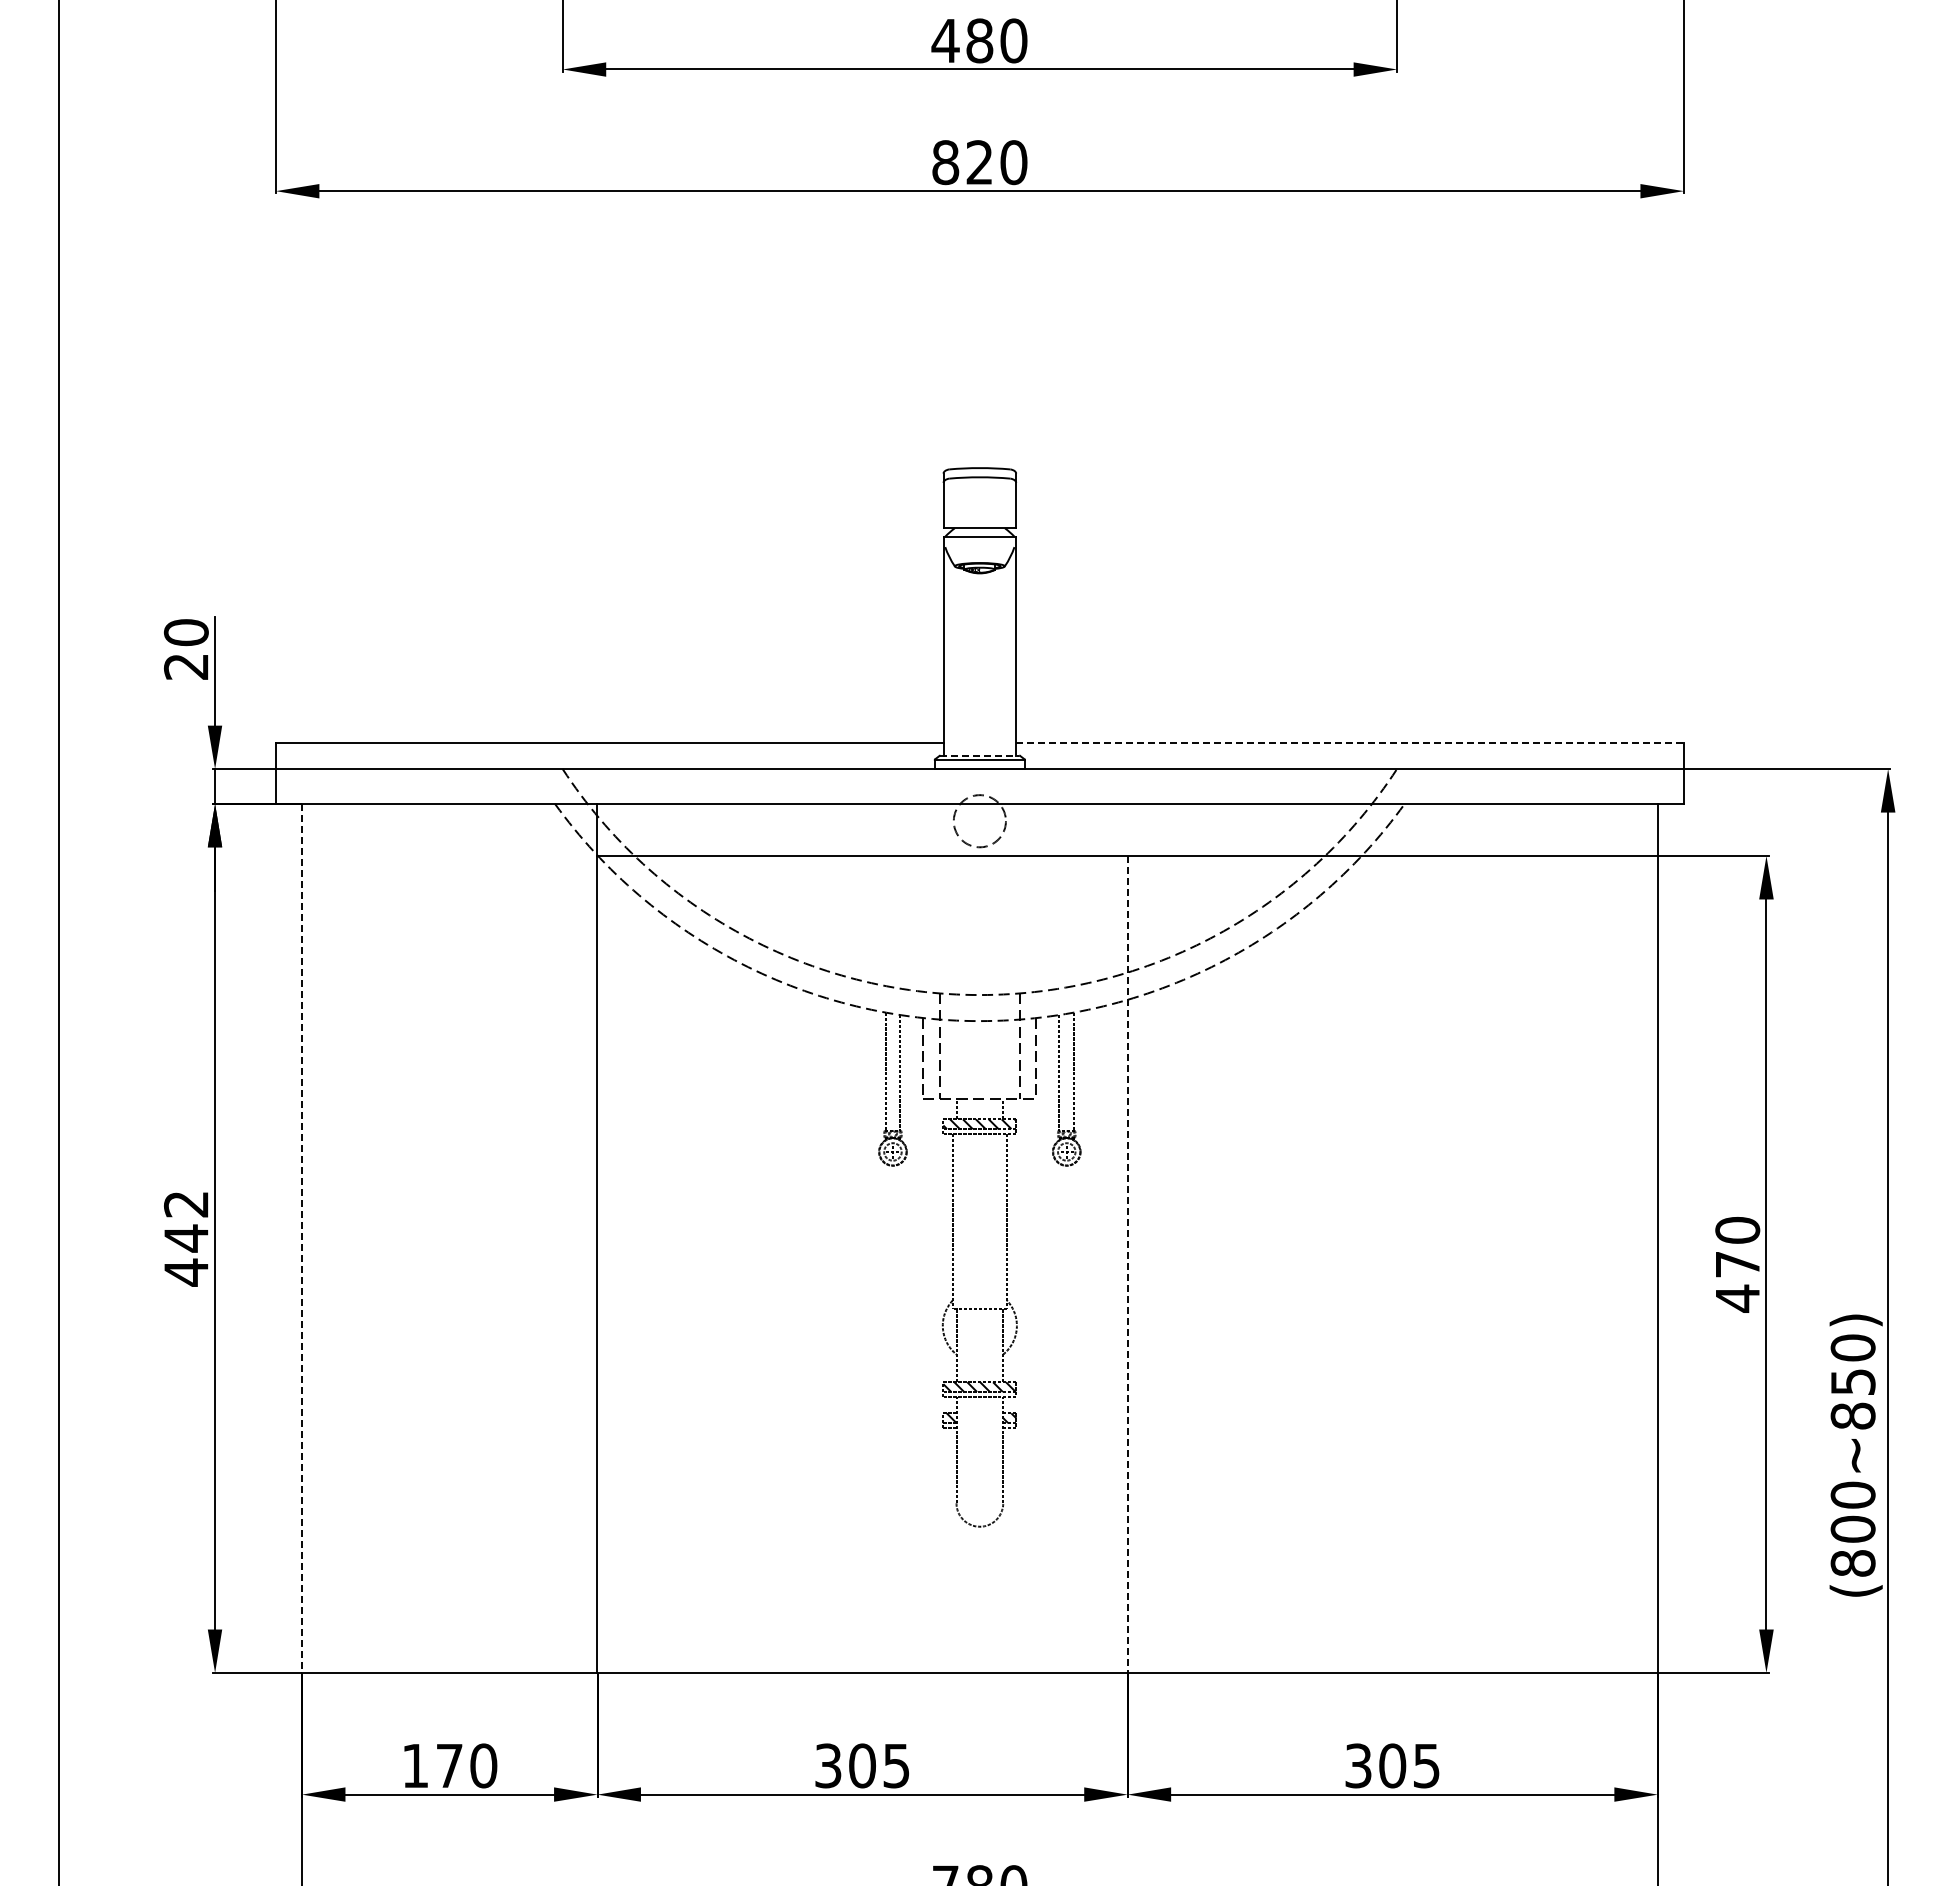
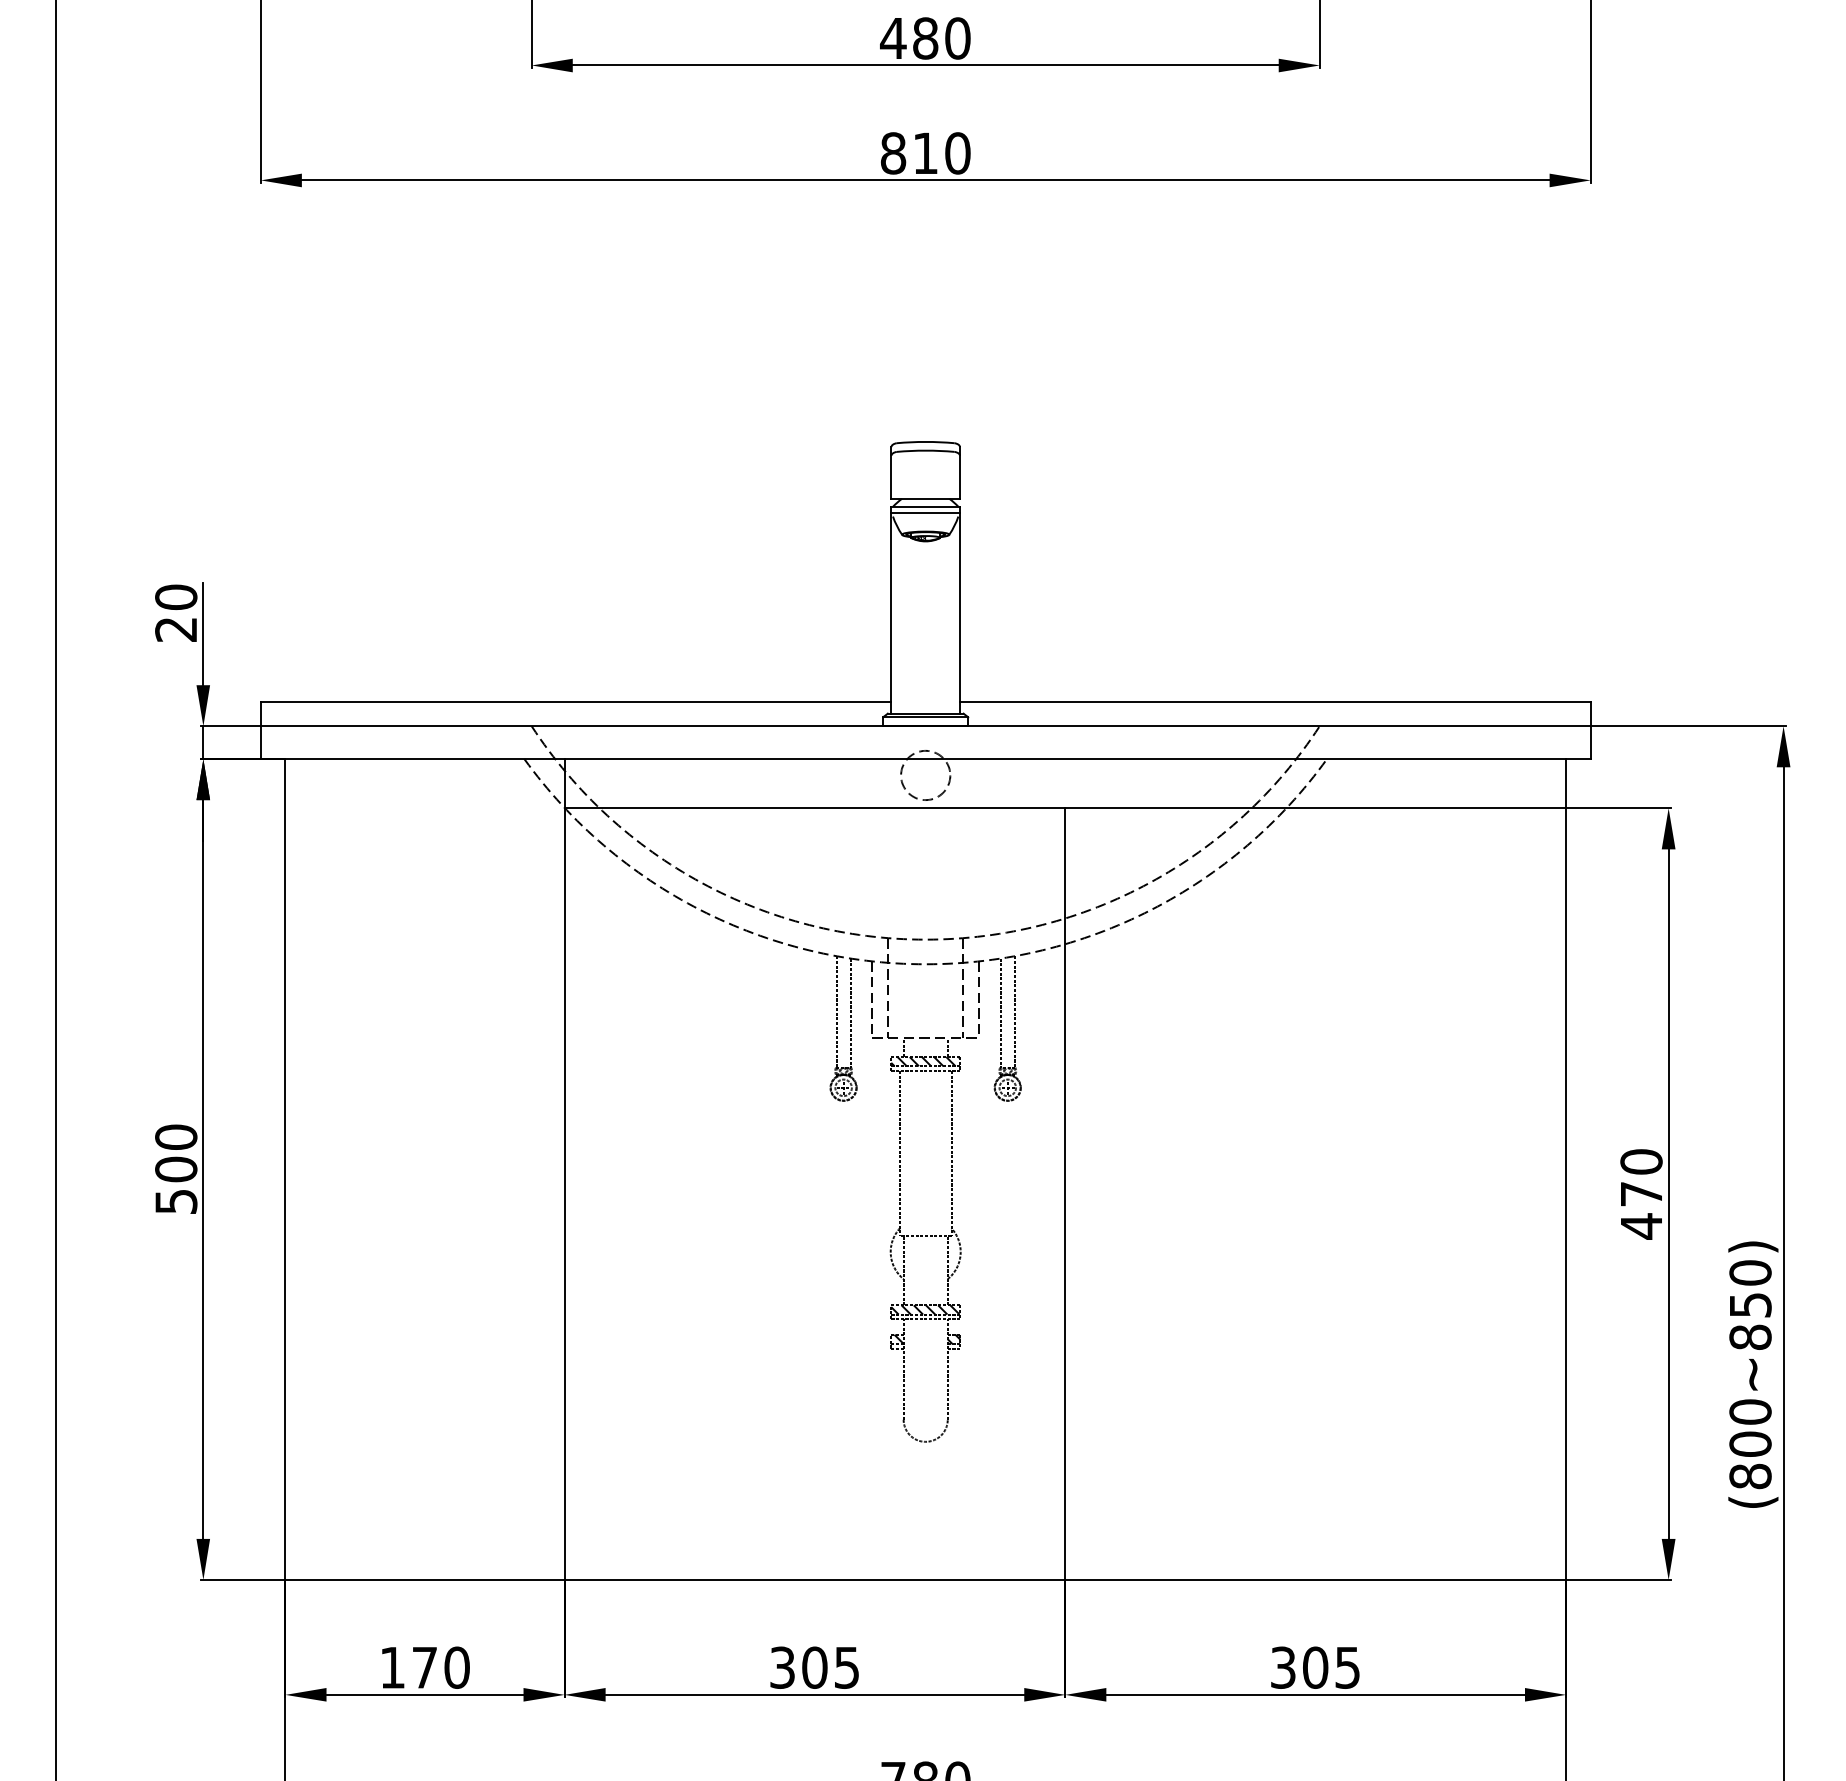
text: (978, 162) -> (924, 153), 820 -> 810
line: (979, 543) -> (925, 513), added
line: (1350, 743) -> (1275, 702), dashed -> solid
line: (980, 755) -> (926, 713), dashed -> solid
text: (185, 1238) -> (175, 1169), 442 -> 500
line: (301, 1238) -> (284, 1169), dashed -> solid
line: (1127, 1264) -> (1065, 1194), dashed -> solid

